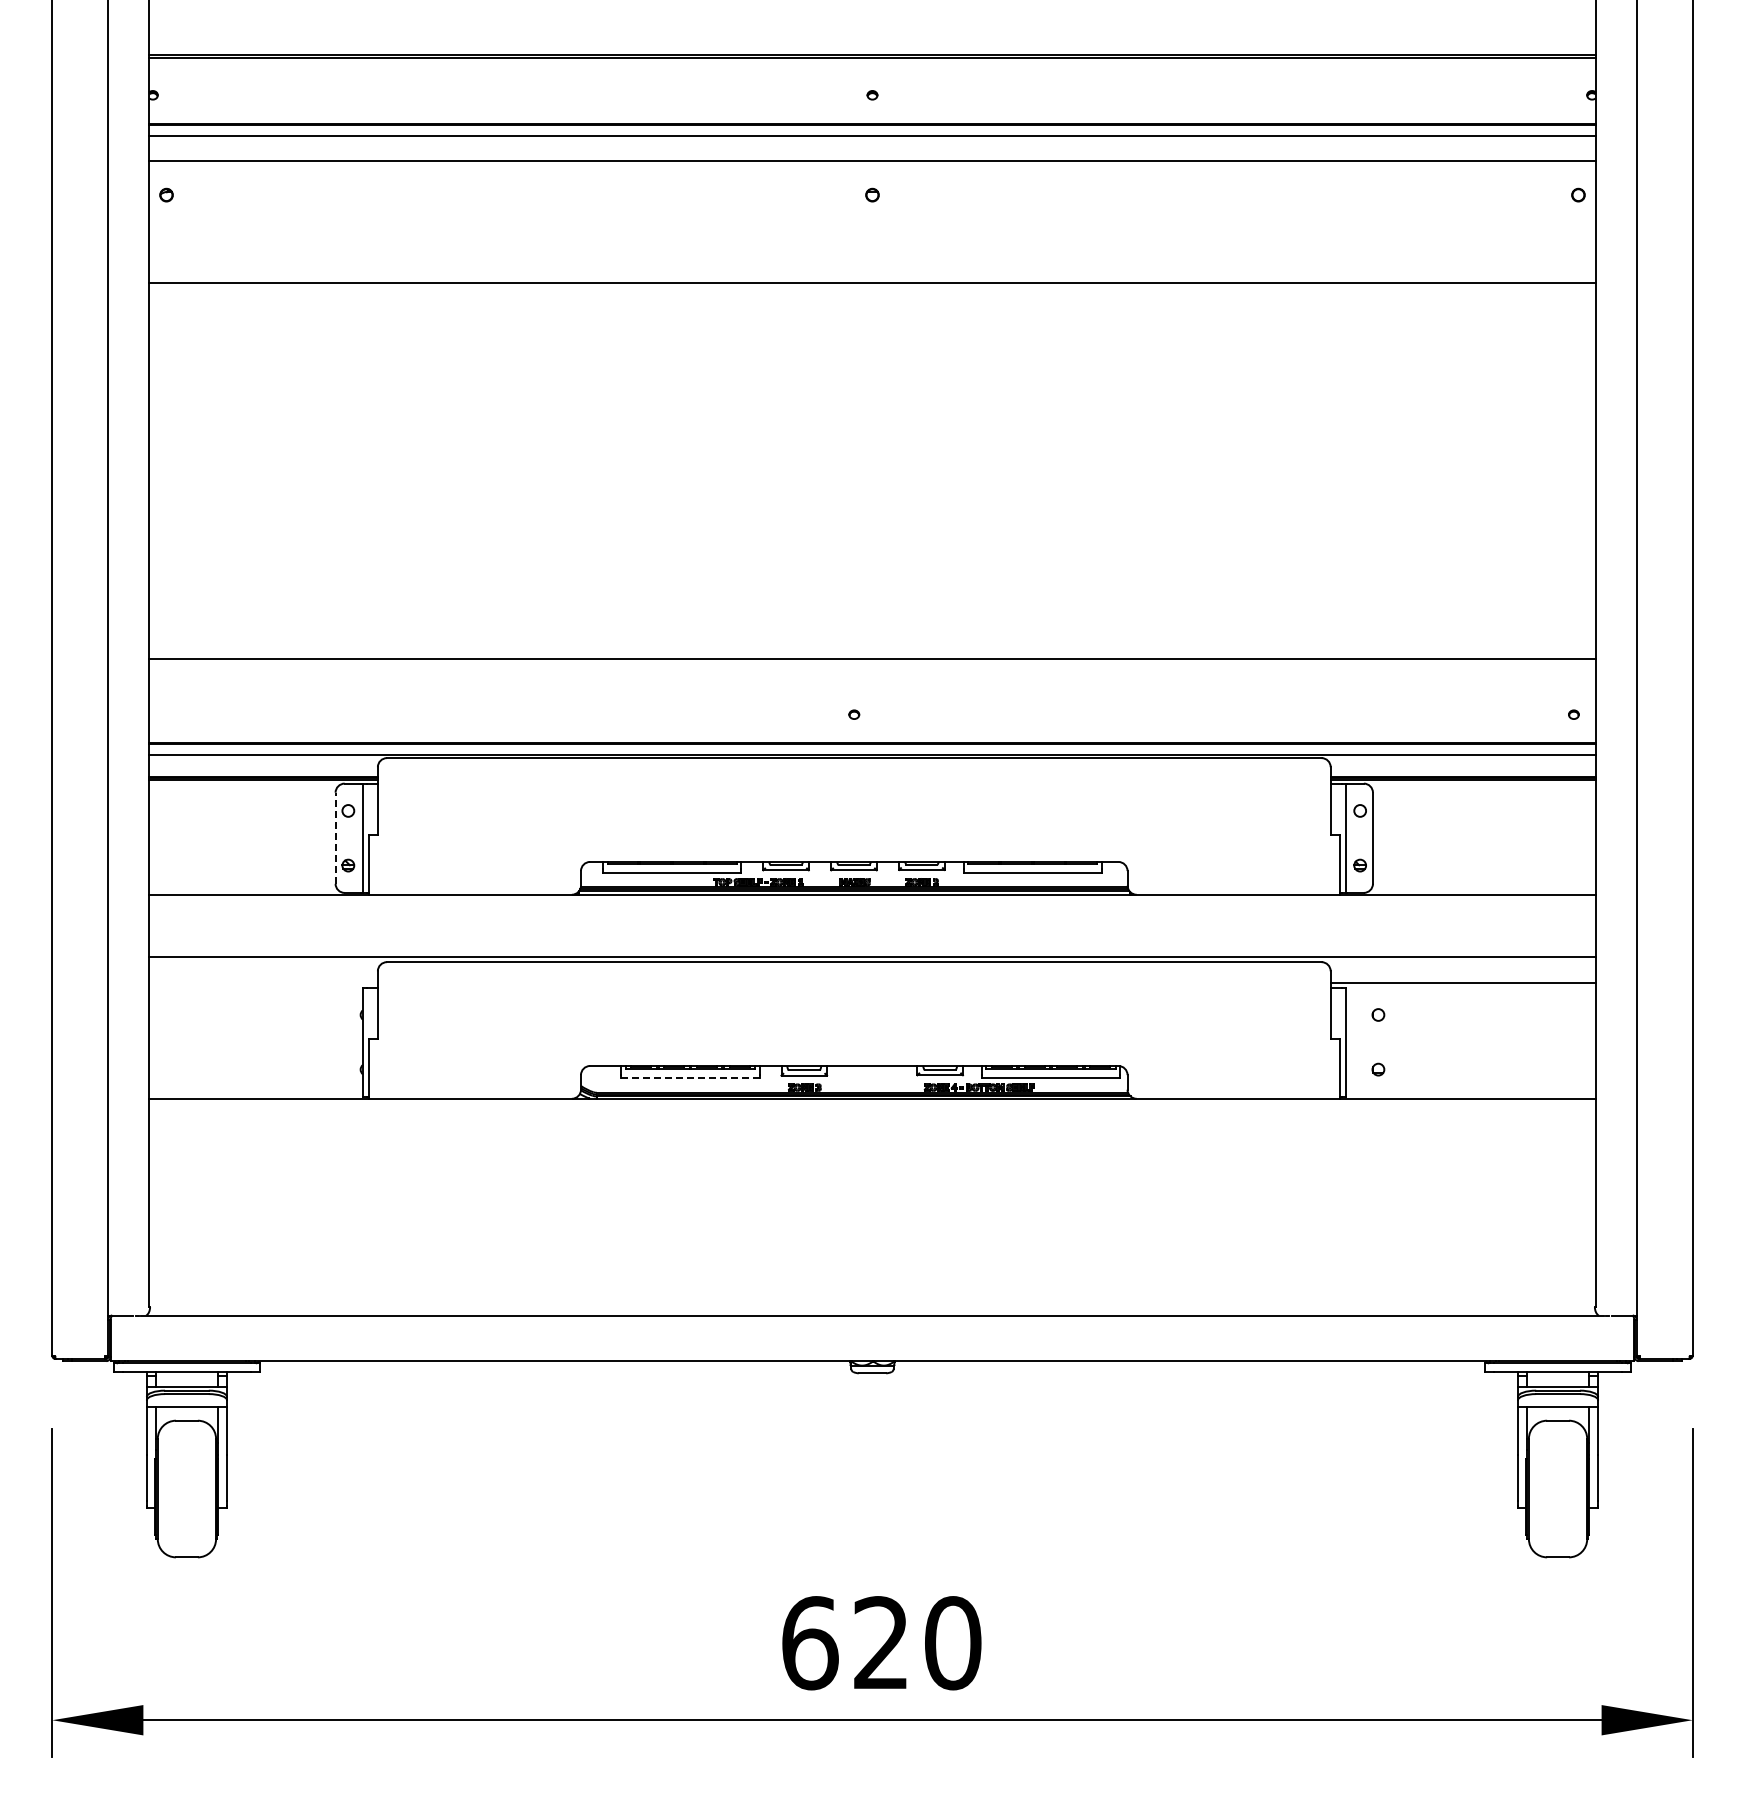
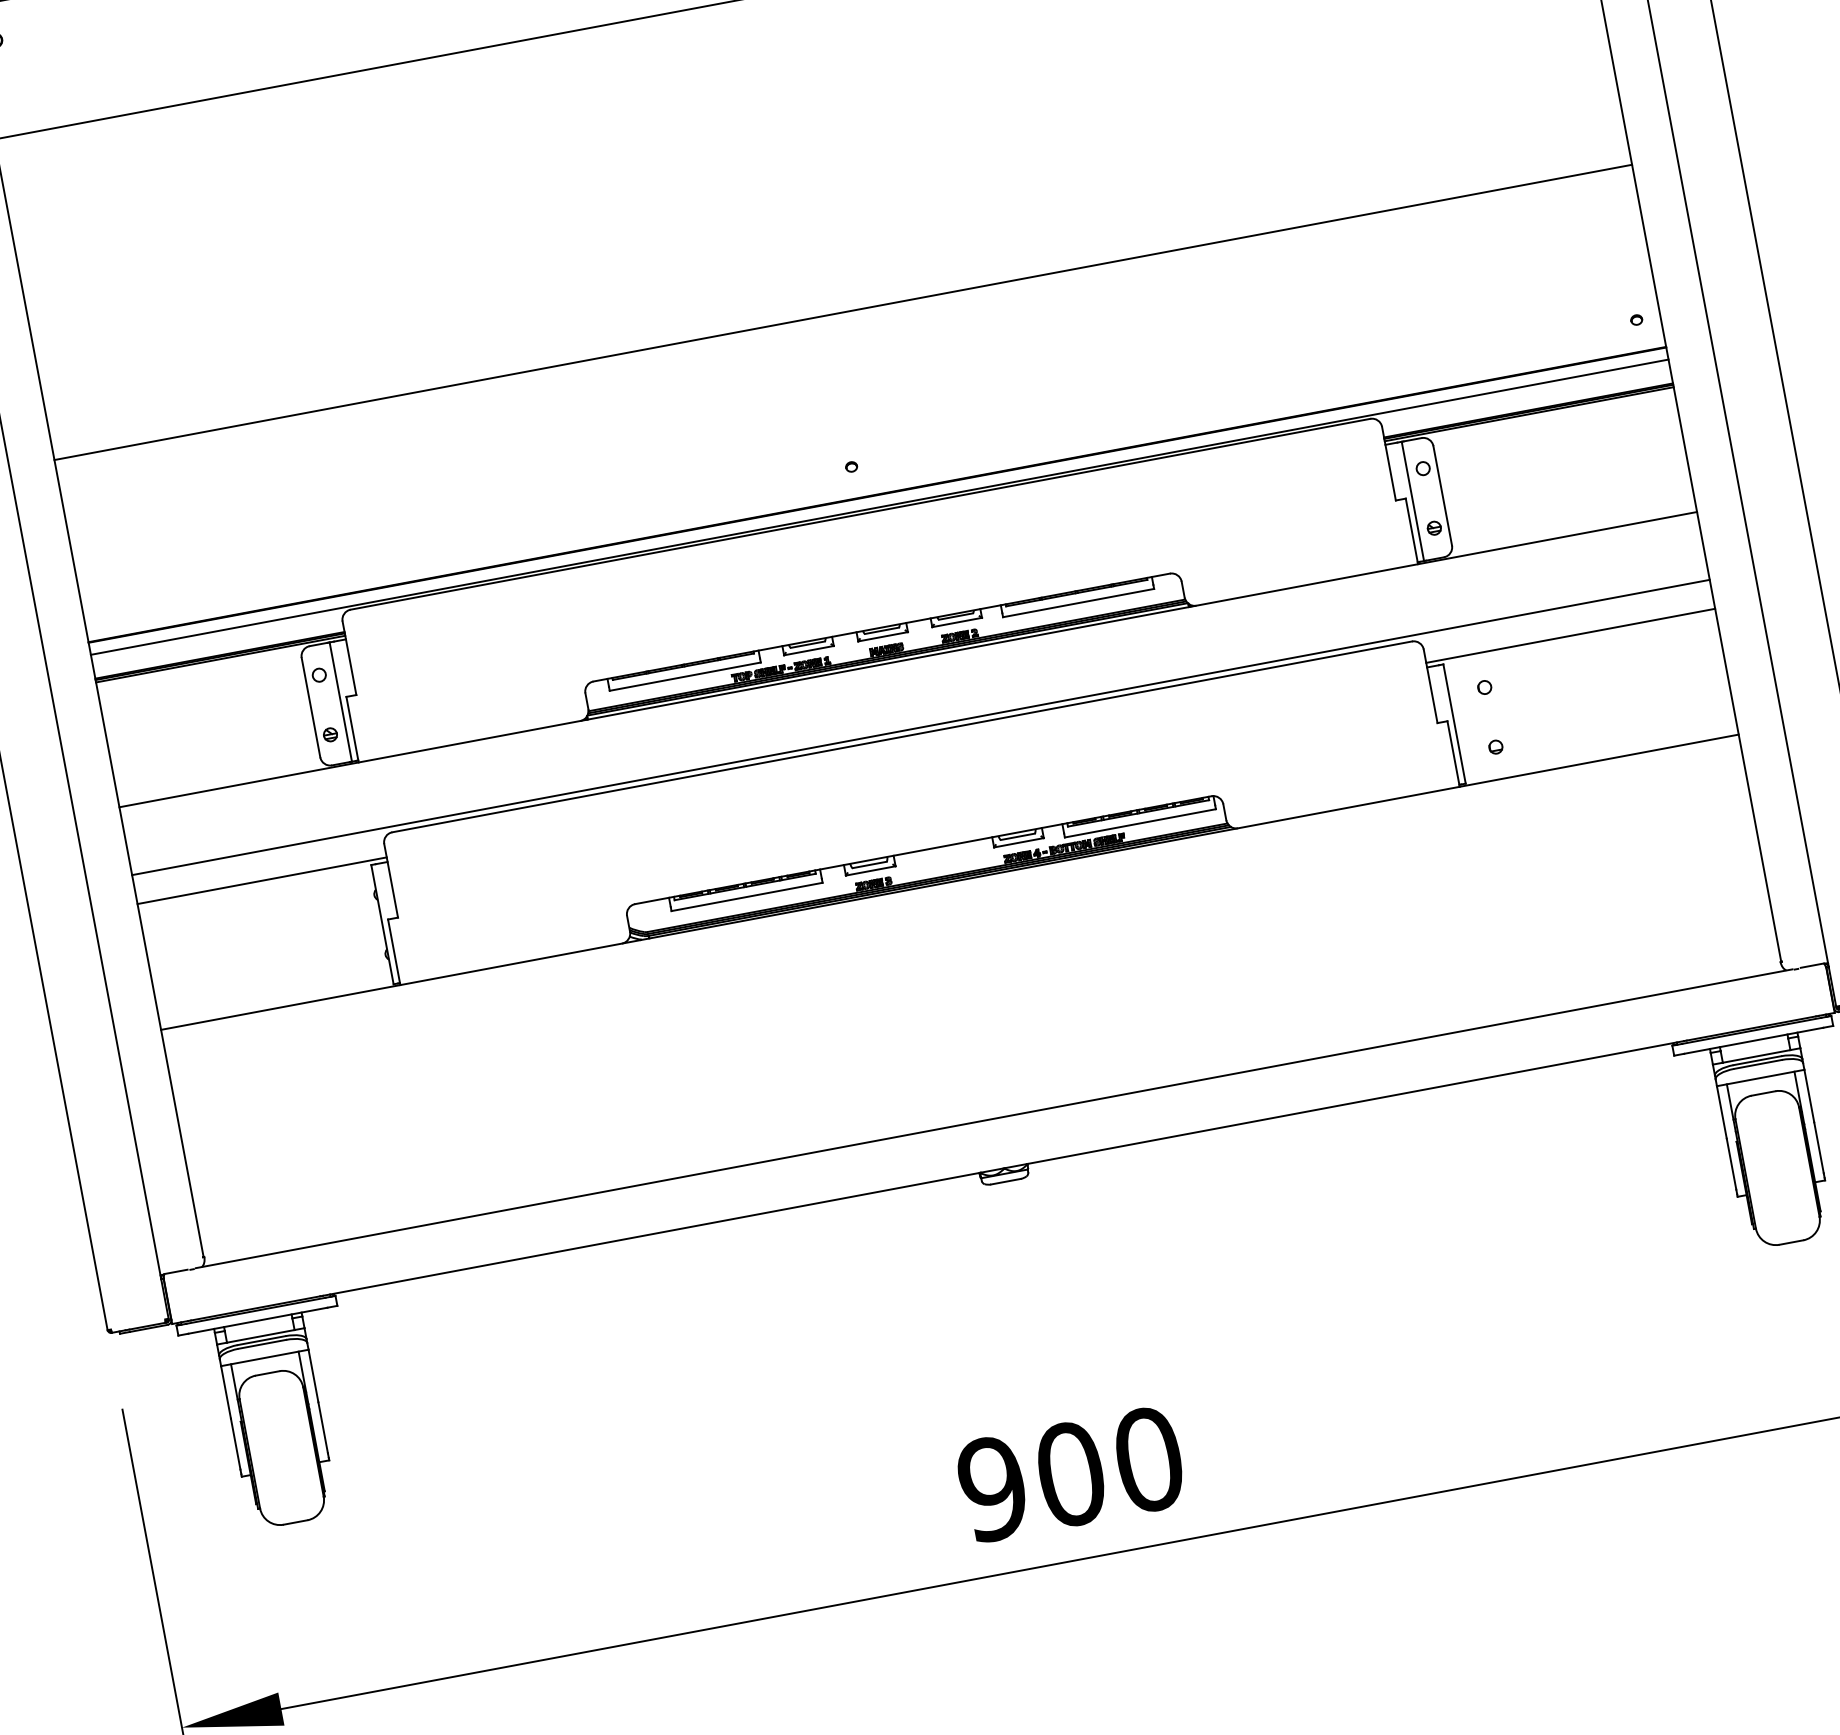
line: (872, 659) -> (843, 312), moved
line: (335, 838) -> (310, 707), dashed -> solid
line: (263, 983) -> (261, 880), added
line: (690, 1078) -> (747, 897), dashed -> solid
text: (845, 1643) -> (1031, 1482), 620 -> 900

